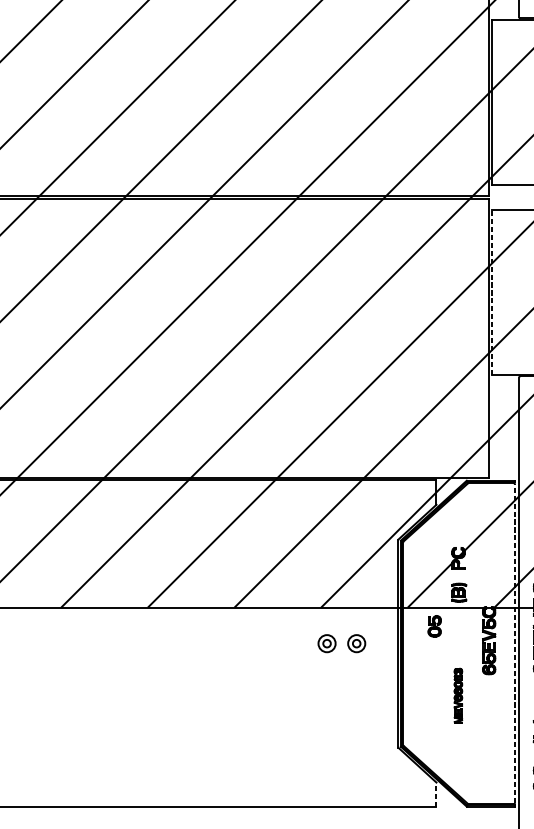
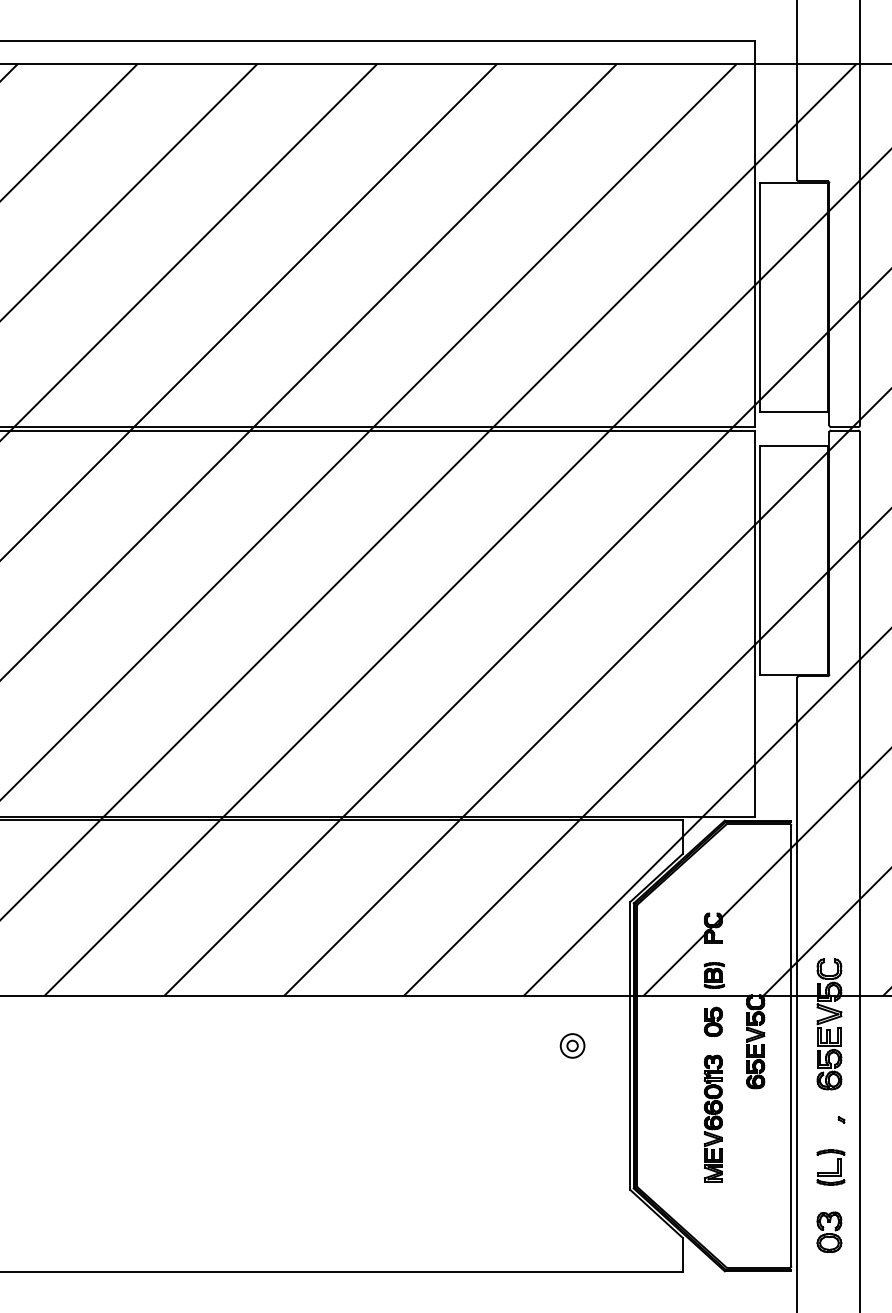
line: (491, 291) -> (759, 559), dashed -> solid
part: (434, 625) -> (713, 1021), moved
part: (326, 643) -> (531, 1045), removed
line: (515, 643) -> (791, 1045), dashed -> solid
part: (457, 696) -> (712, 1118), size x1.67
line: (436, 794) -> (682, 1254), dashed -> solid

